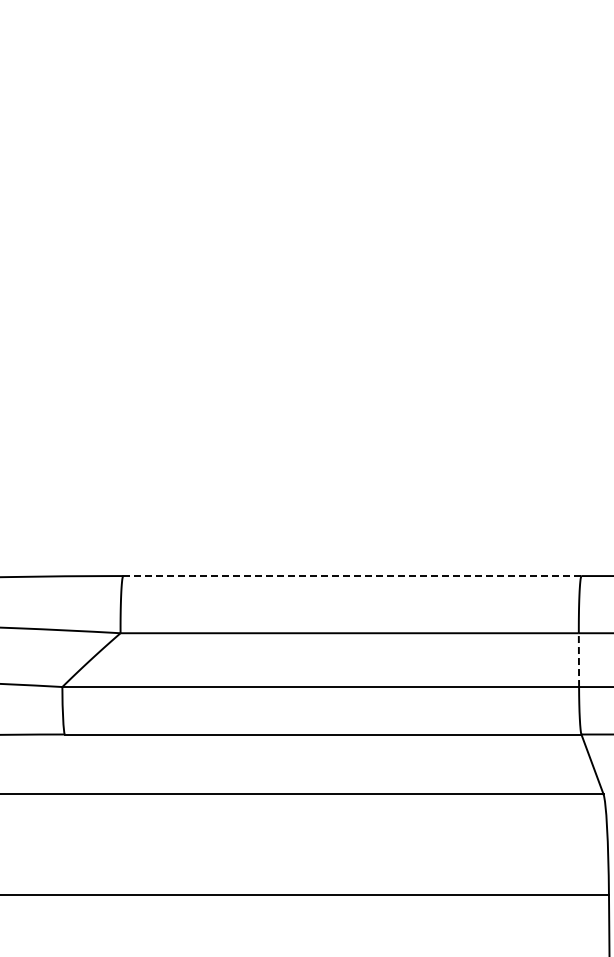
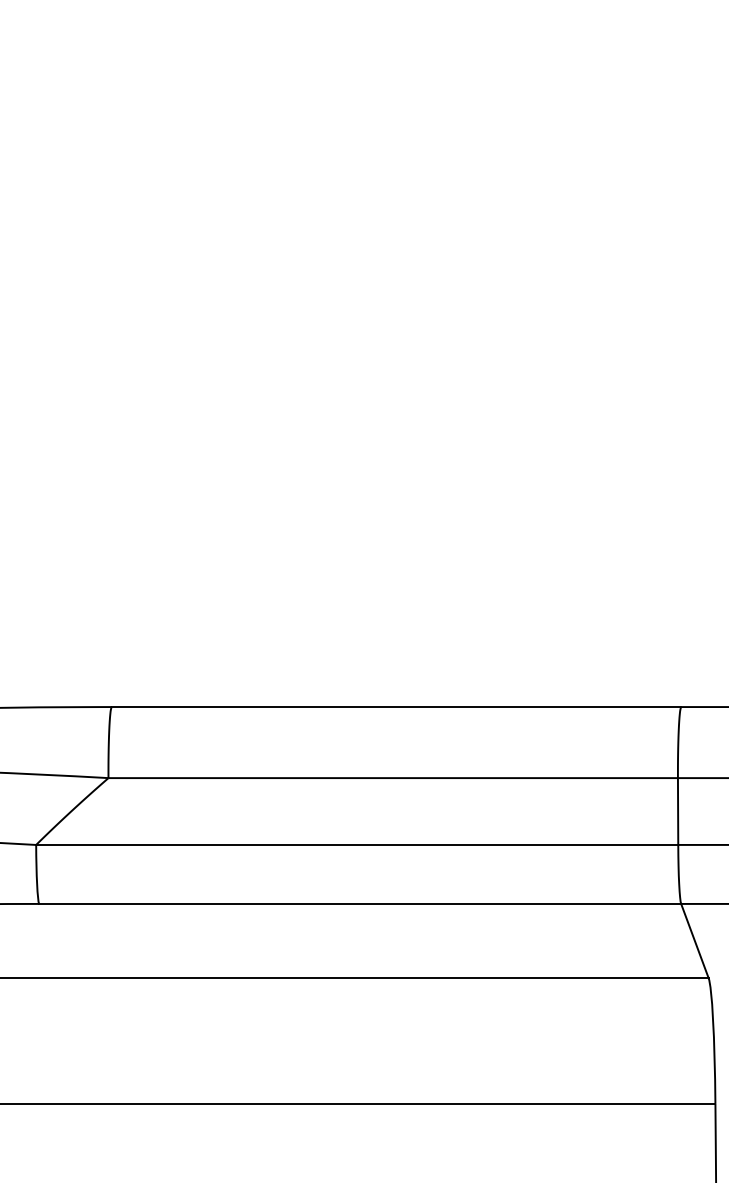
line: (352, 576) -> (396, 707), dashed -> solid
line: (578, 660) -> (677, 811), dashed -> solid

